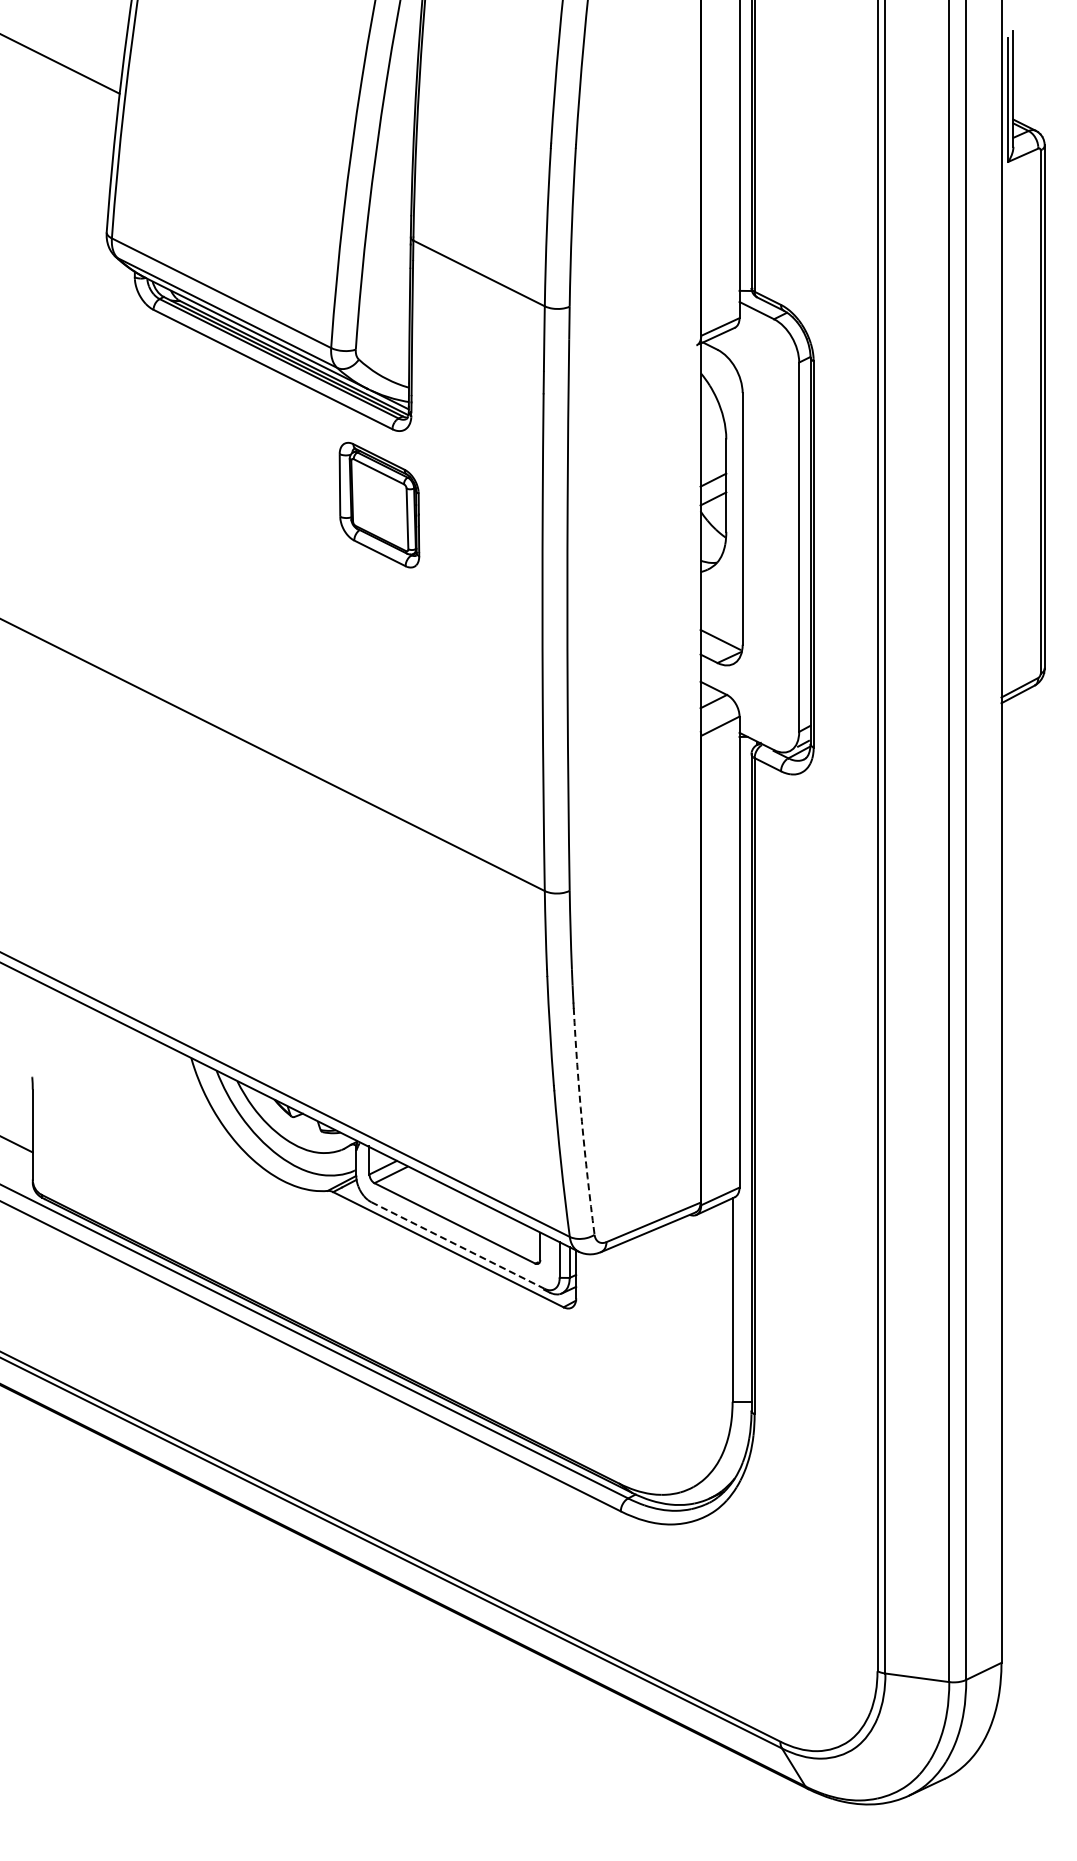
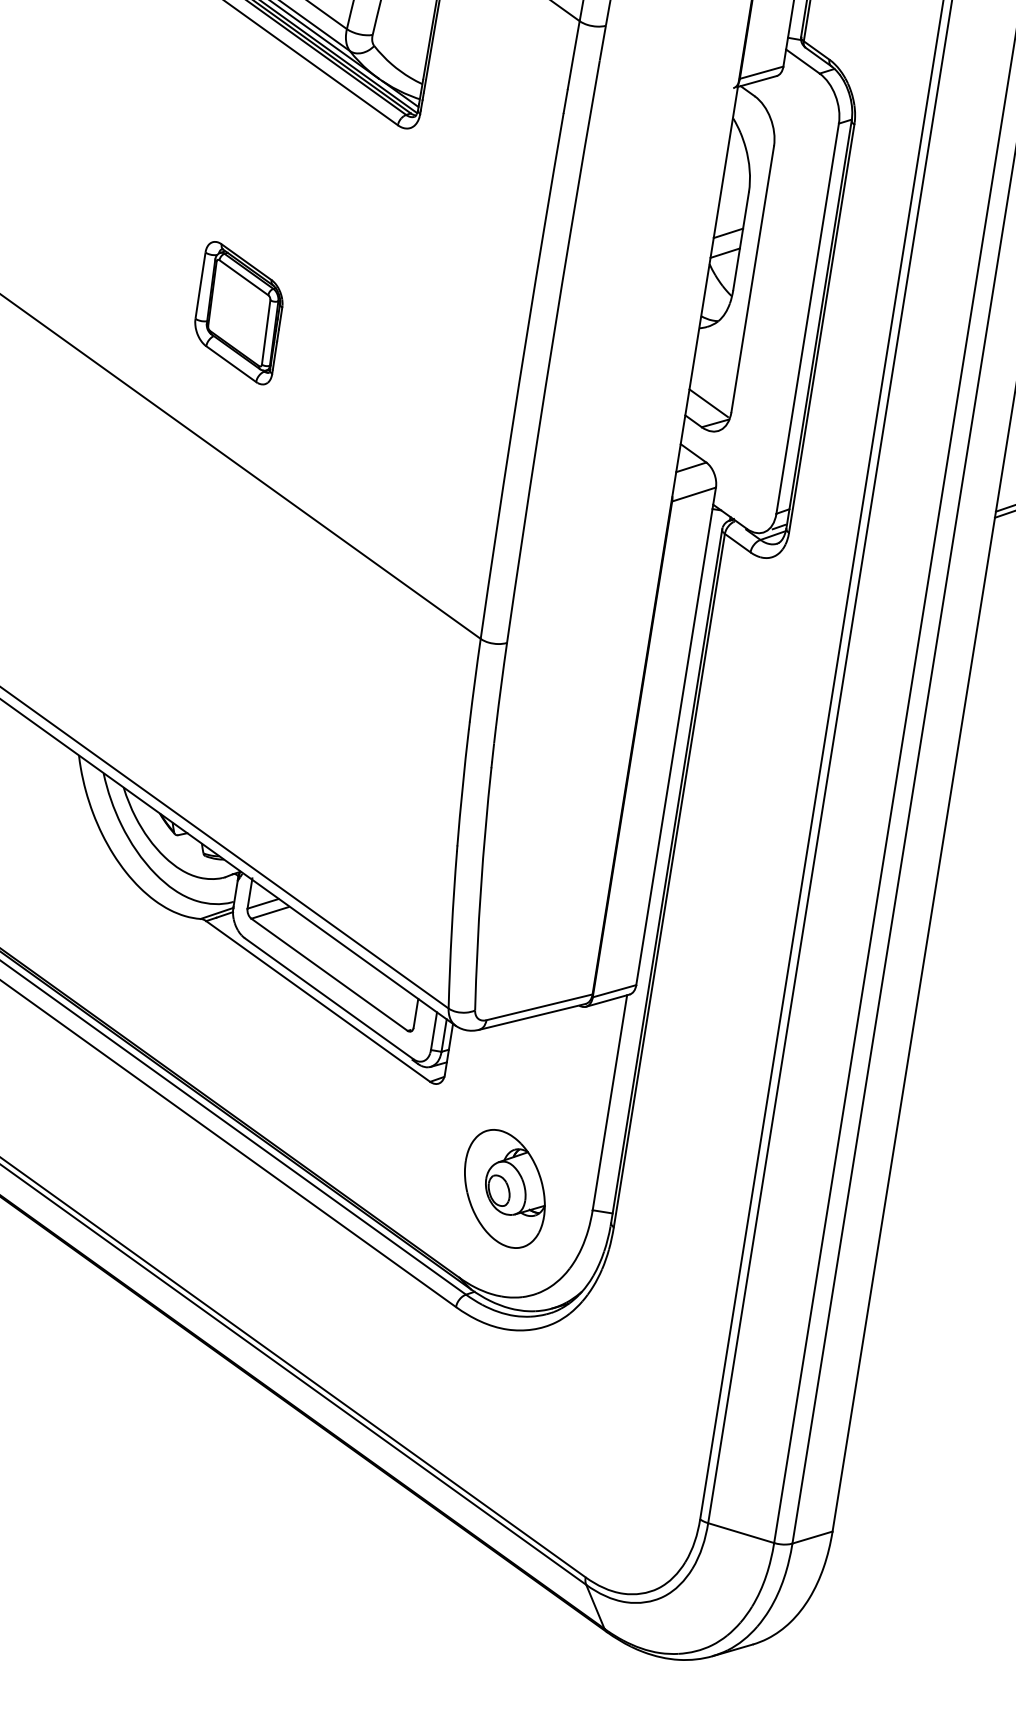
part: (379, 504) -> (239, 312), moved
arc: (581, 1121) -> (480, 888), dashed -> solid
line: (457, 1245) -> (328, 998), dashed -> solid
part: (648, 1395) -> (504, 1189), added

